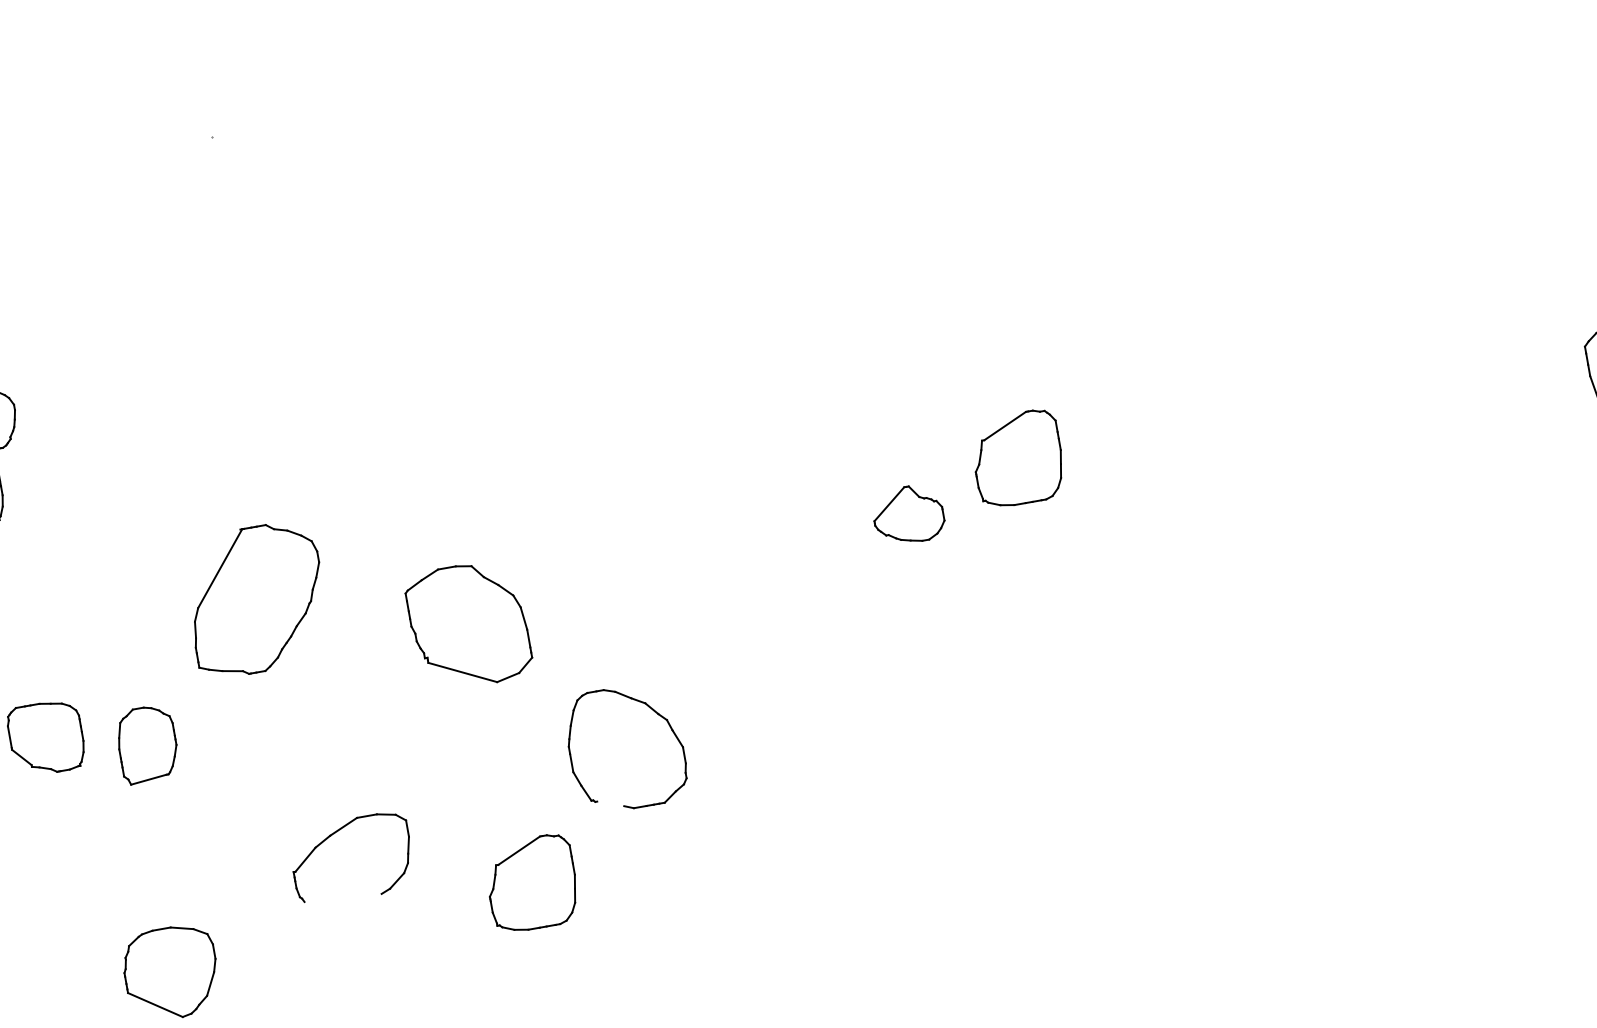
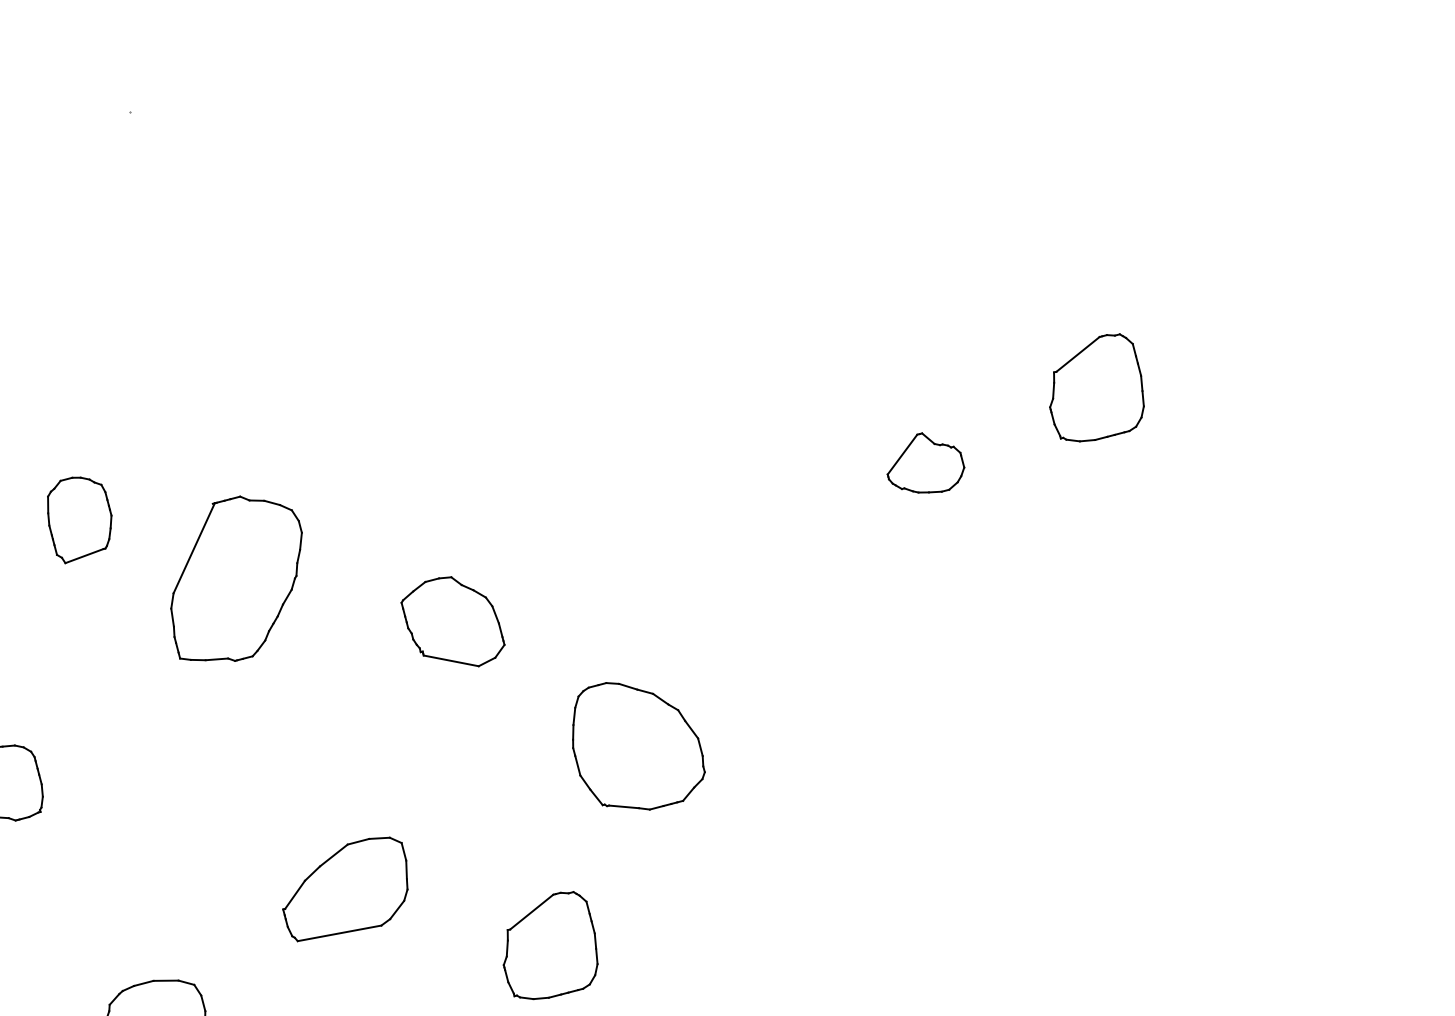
part: (1018, 457) -> (1095, 387), moved
part: (257, 599) -> (237, 578), moved
part: (468, 623) -> (452, 622), size x0.71
part: (147, 745) -> (79, 518), moved
line: (610, 803) -> (623, 806), added
part: (532, 882) -> (549, 945), moved
line: (342, 897) -> (338, 932), added

